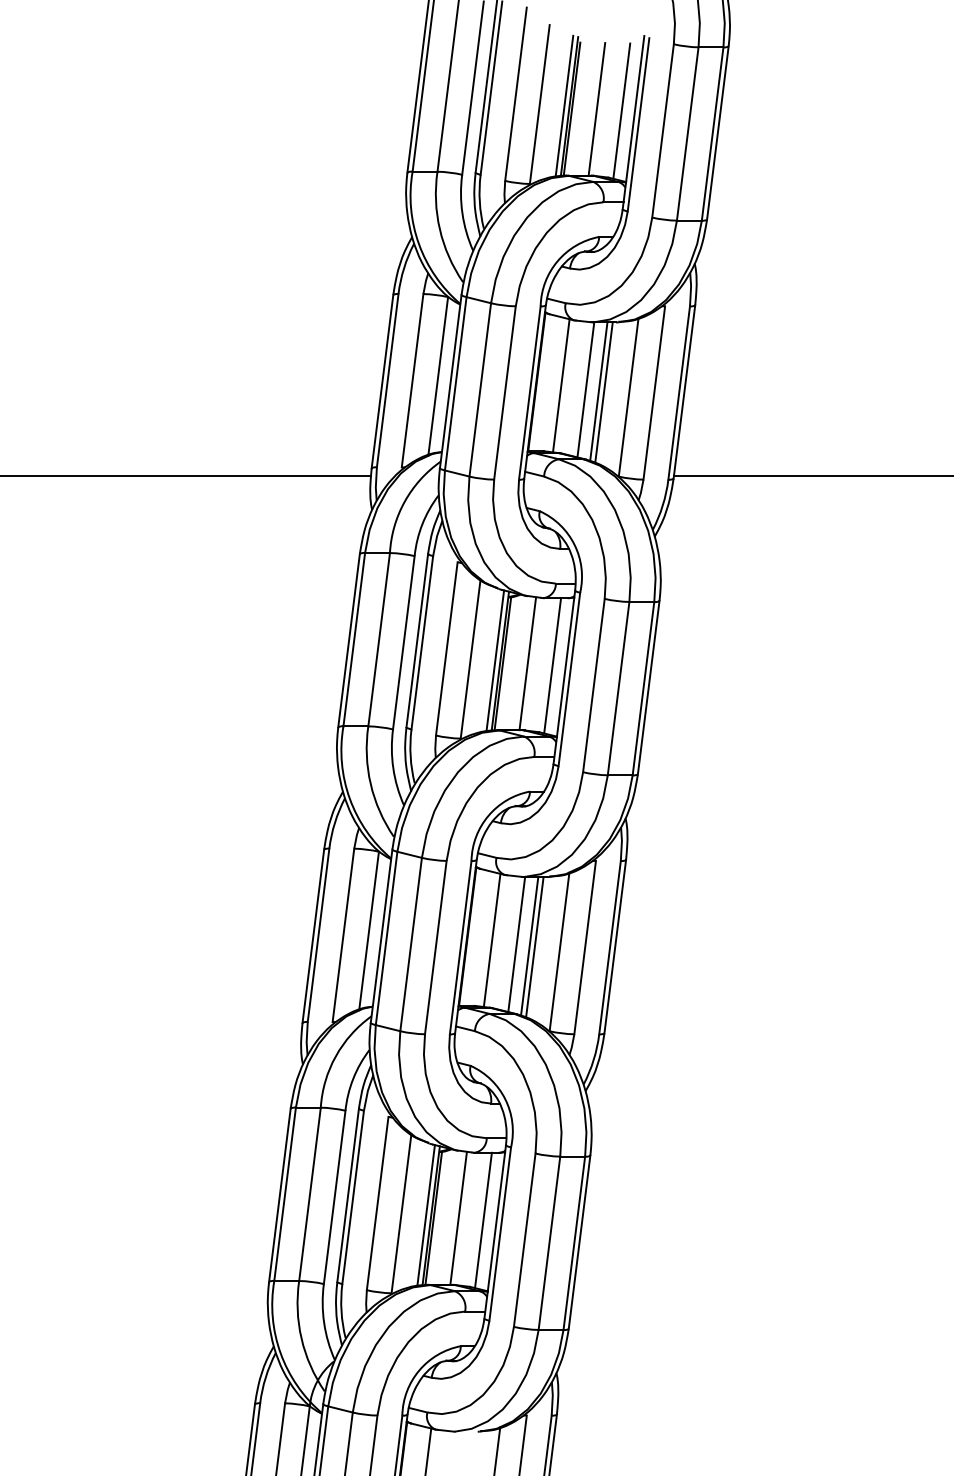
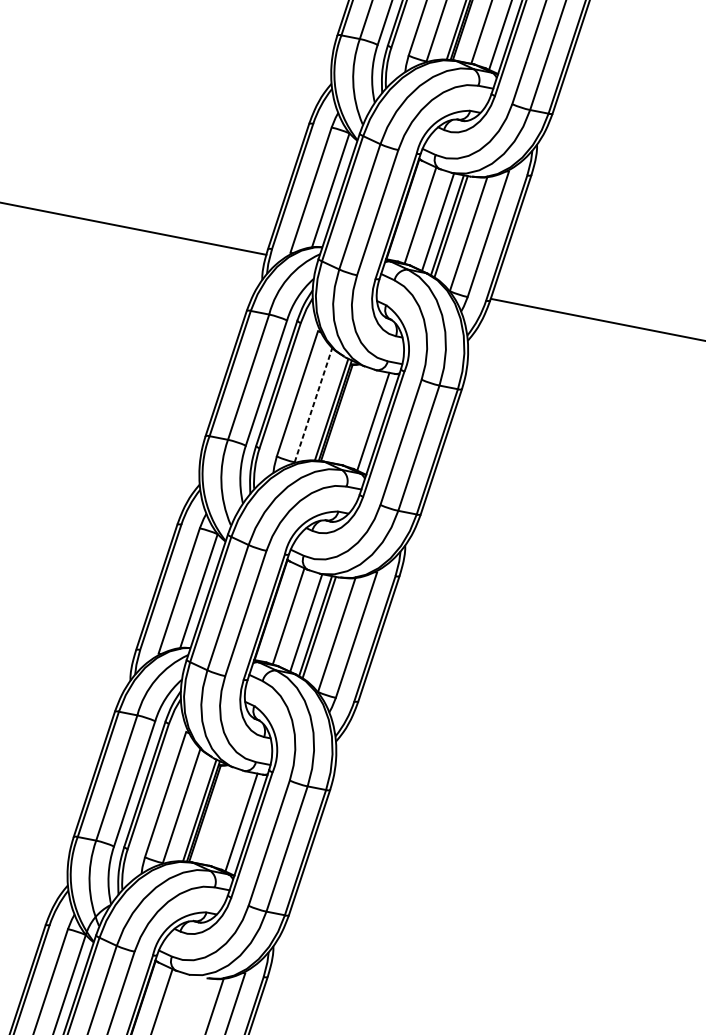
line: (470, 658) -> (313, 404), solid -> dashed
line: (527, 663) -> (355, 416), removed
line: (458, 1218) -> (223, 817), removed

